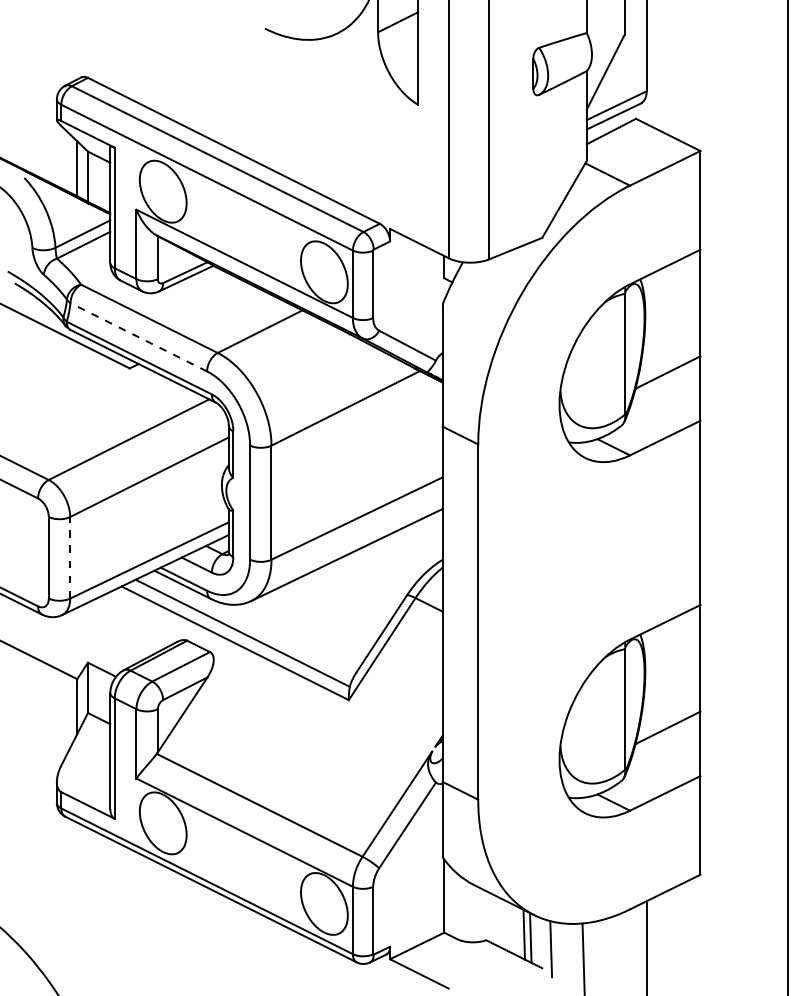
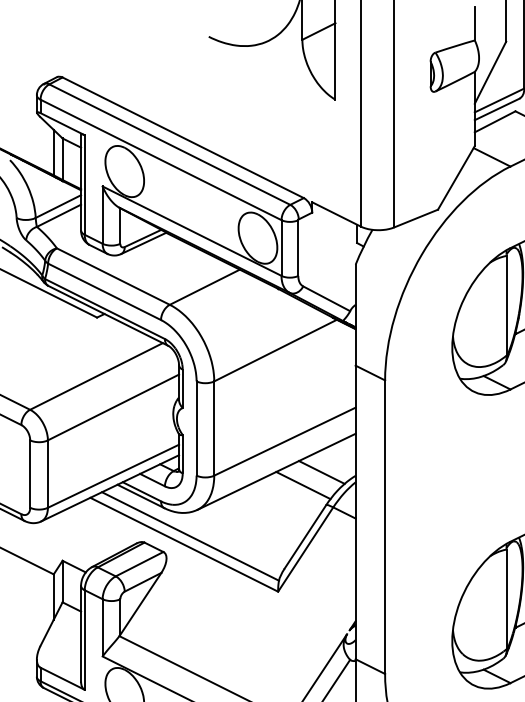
line: (138, 337) -> (104, 292), dashed -> solid
line: (401, 555) -> (321, 472), added
line: (70, 557) -> (48, 473), dashed -> solid
line: (379, 571) -> (303, 485), added

